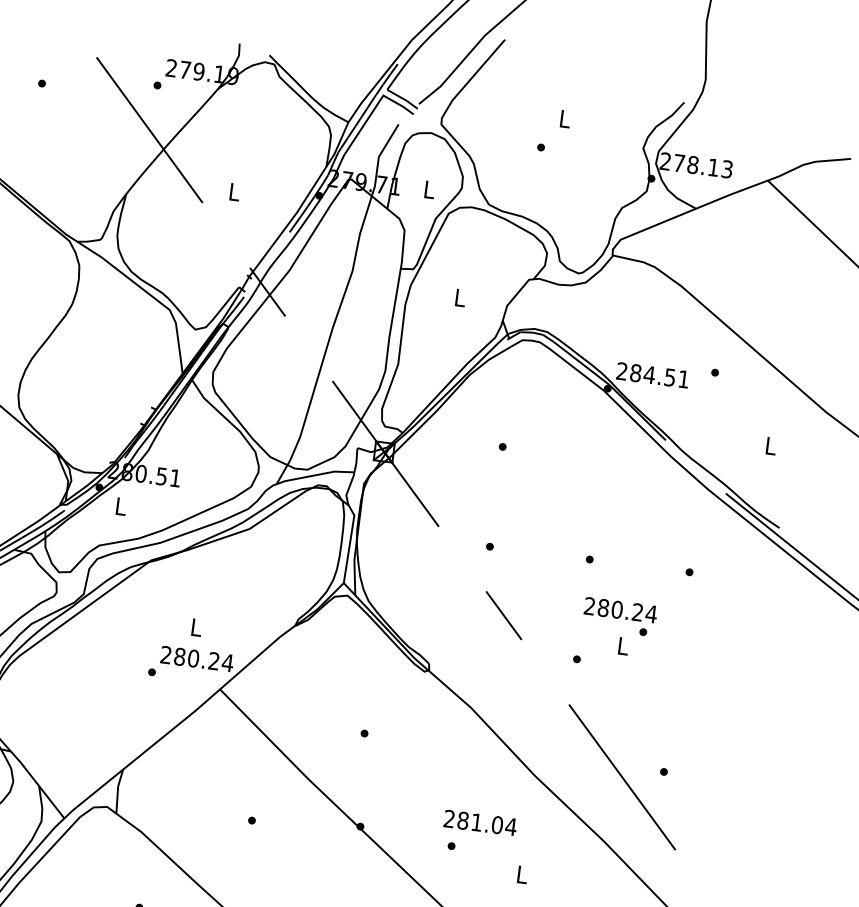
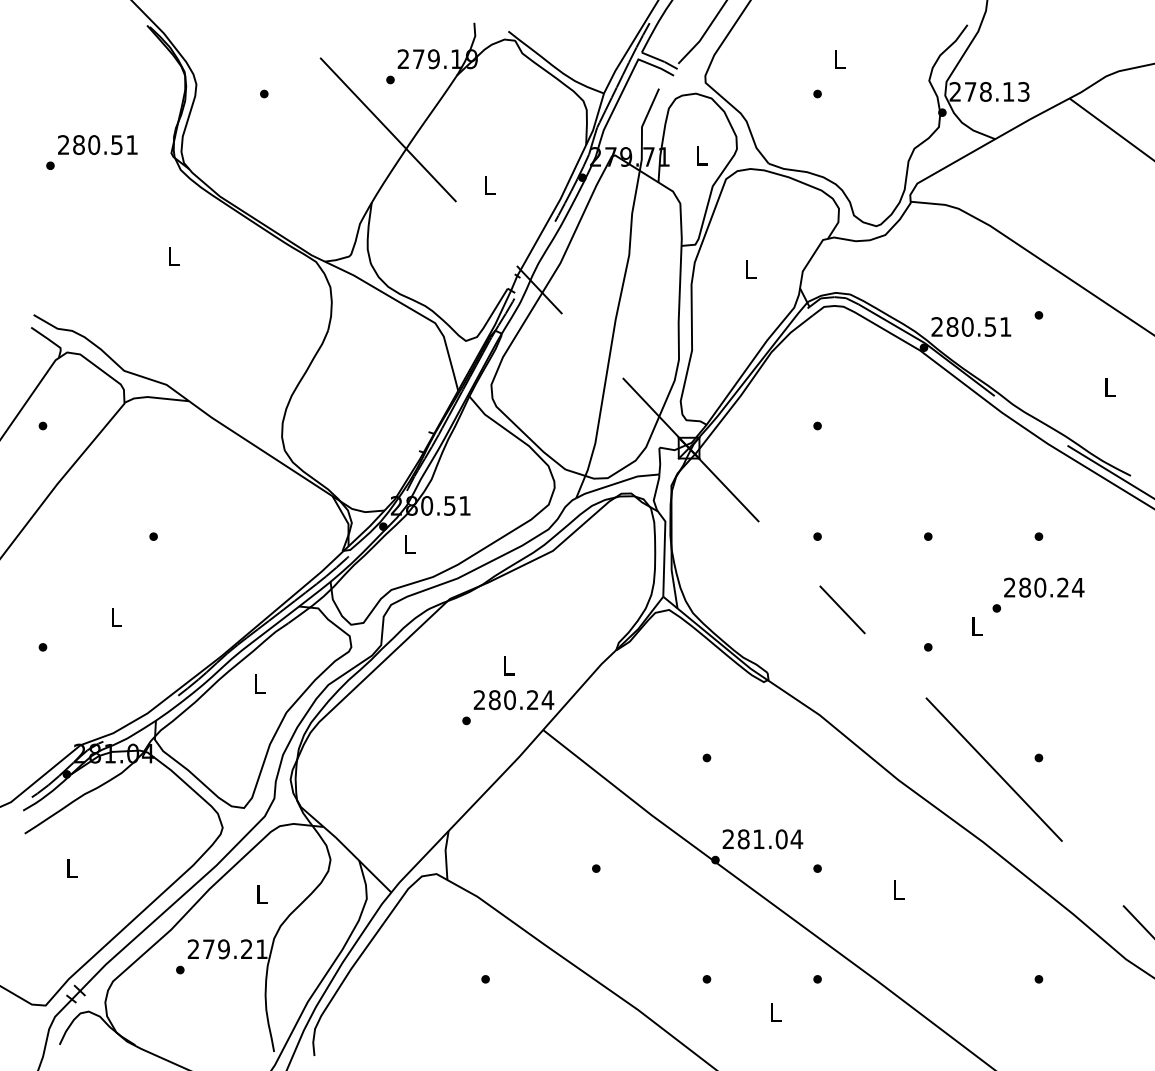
text: (649, 374) -> (967, 326), 284.51 -> 280.51
text: (621, 610) -> (1044, 587), moved
text: (480, 823) -> (762, 839), moved

